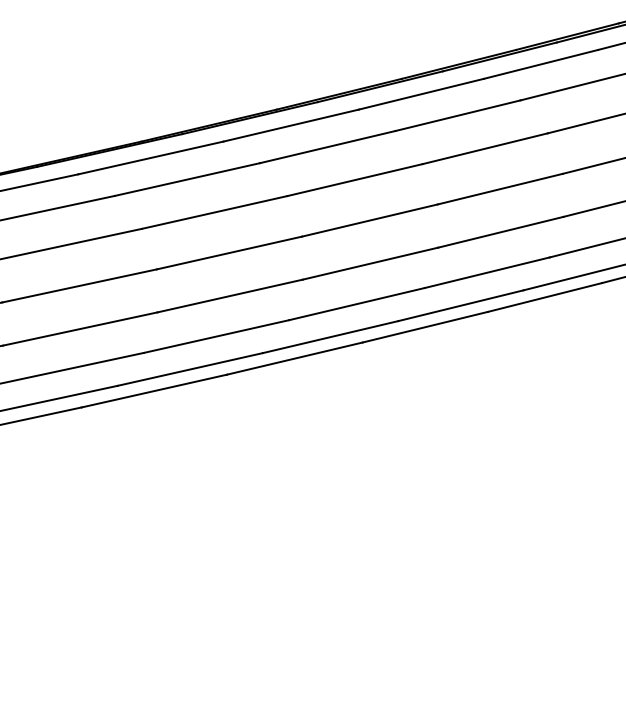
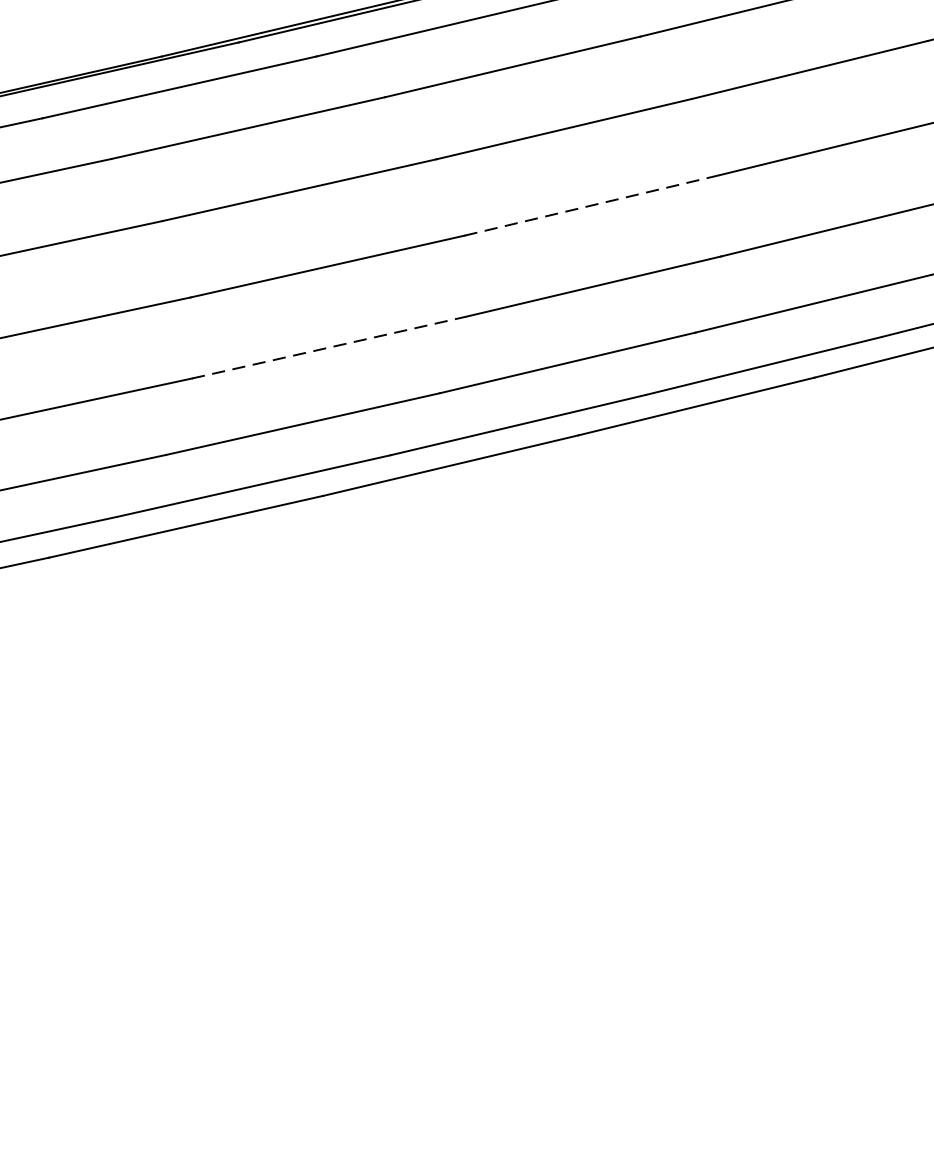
line: (369, 220) -> (591, 205), solid -> dashed
line: (230, 295) -> (329, 346), solid -> dashed

